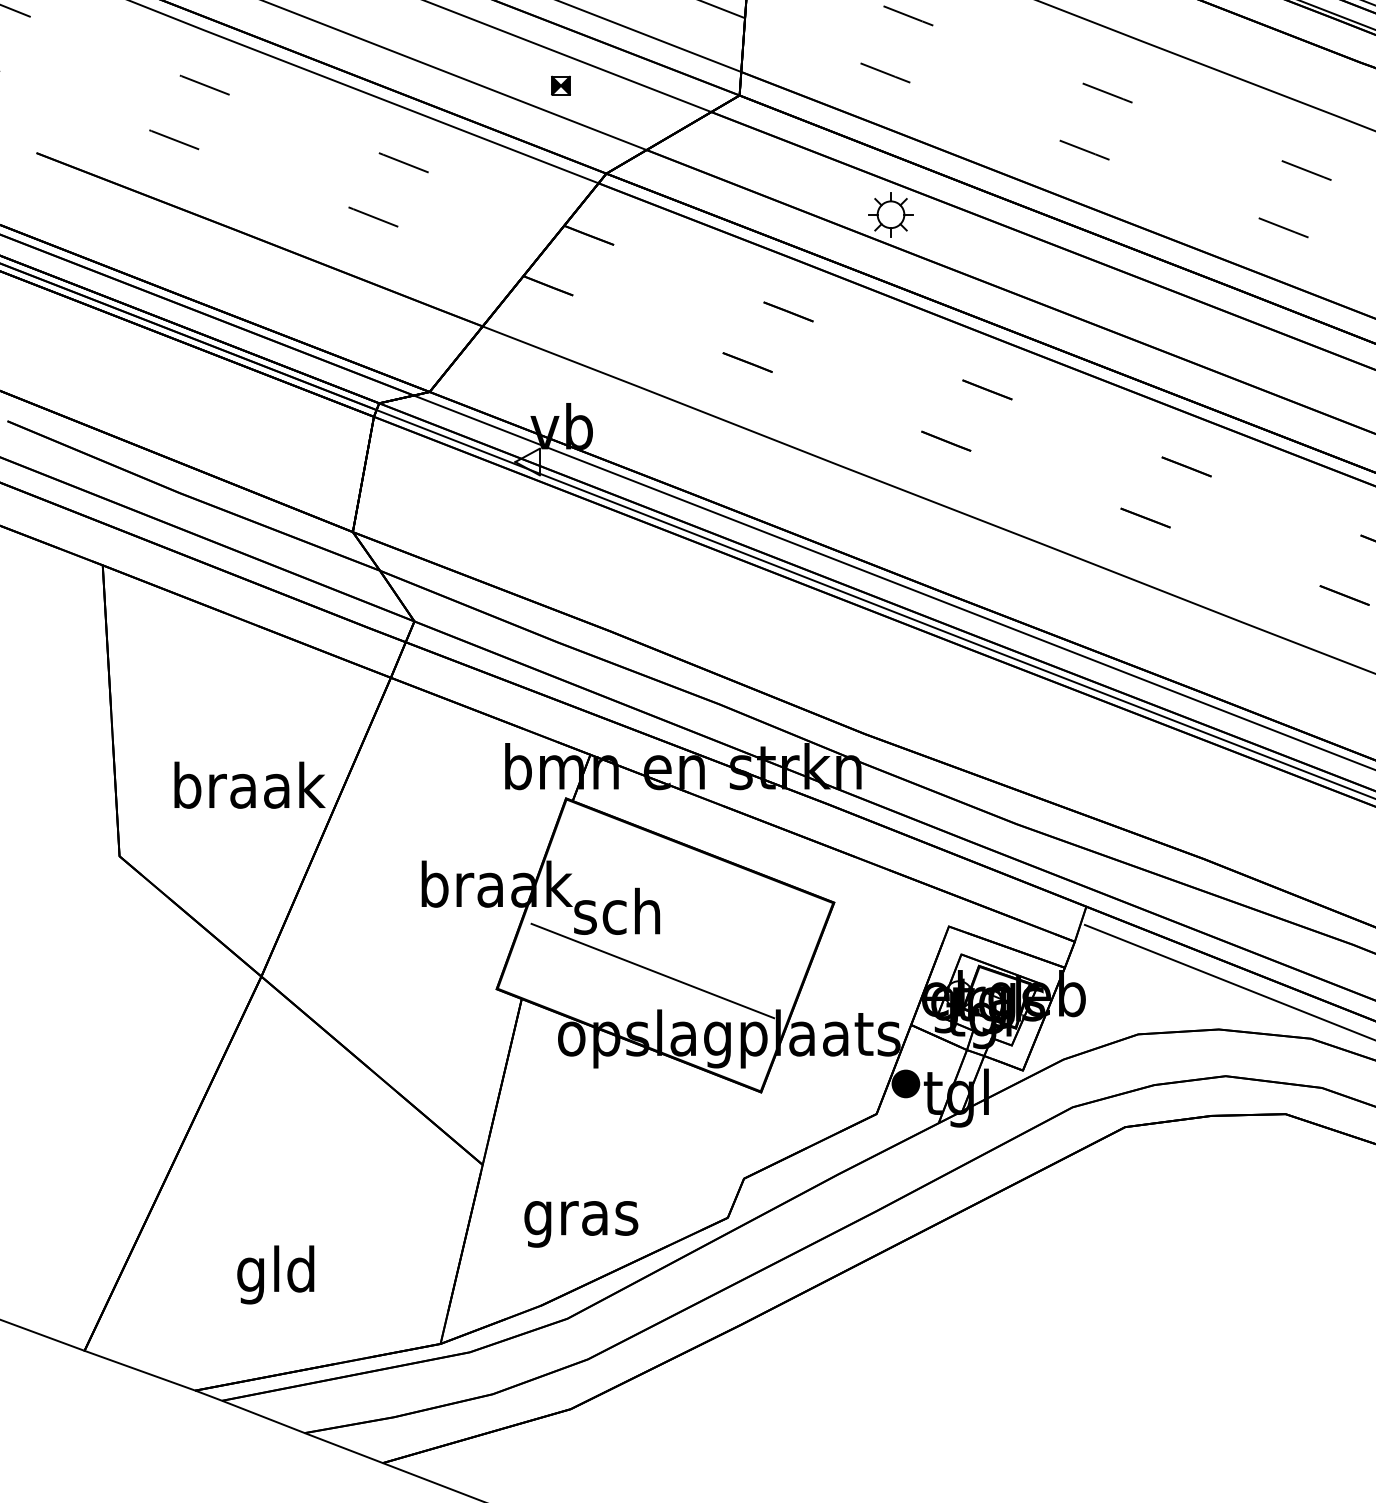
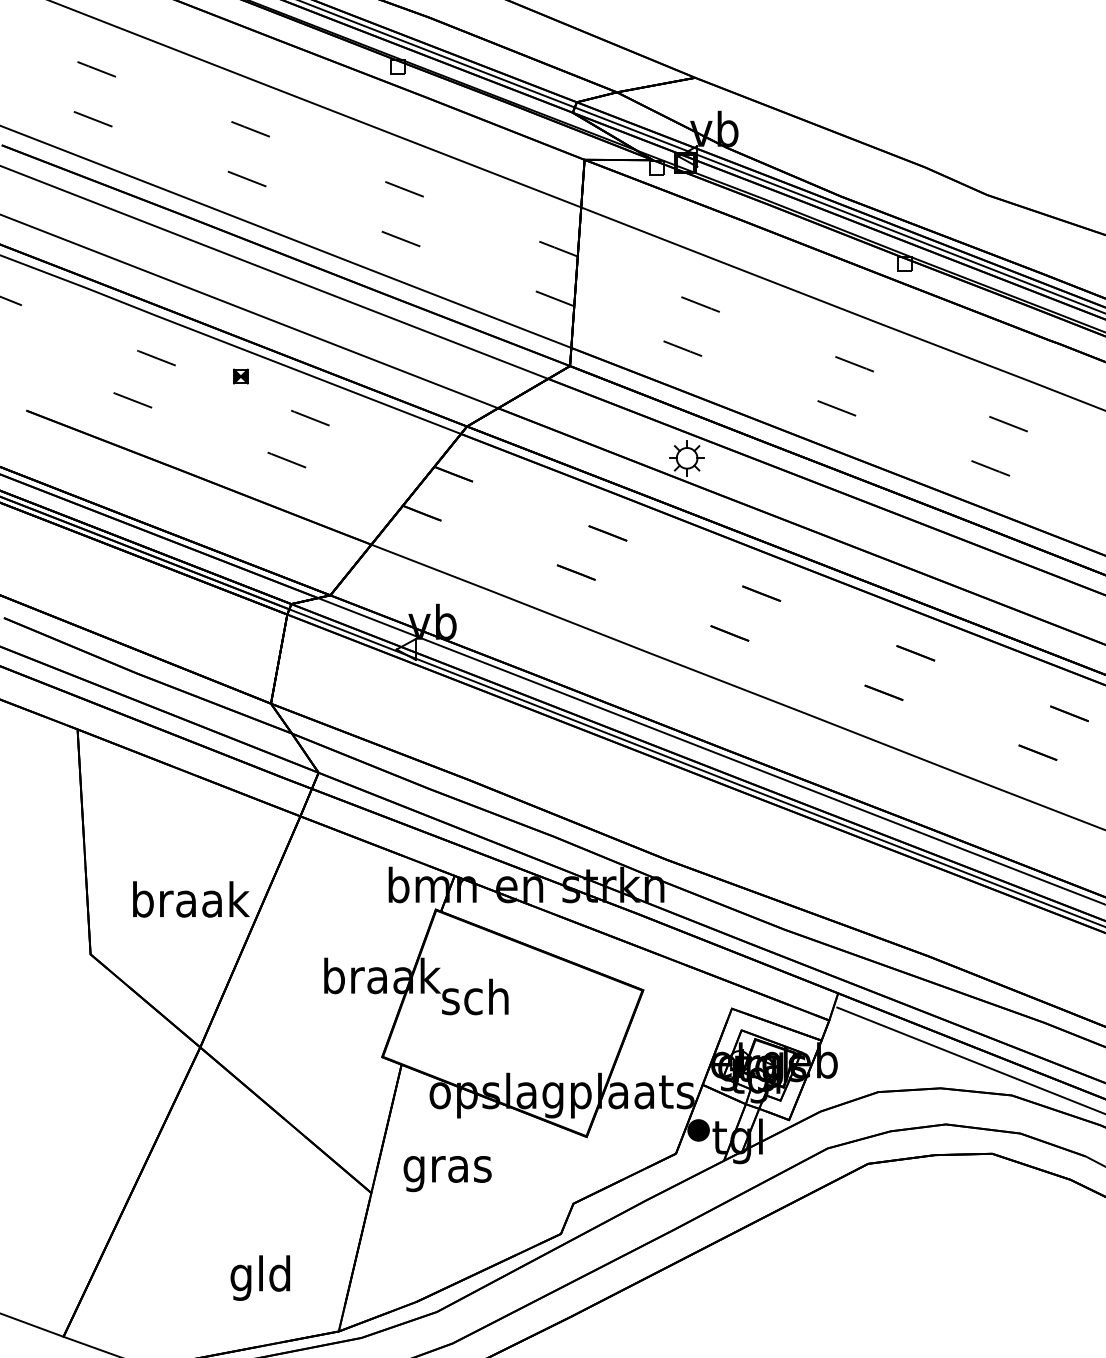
part: (560, 85) -> (240, 376), moved
line: (652, 970) -> (502, 1042), removed
text: (581, 1224) -> (447, 1174), moved
text: (274, 1274) -> (259, 1277), moved

